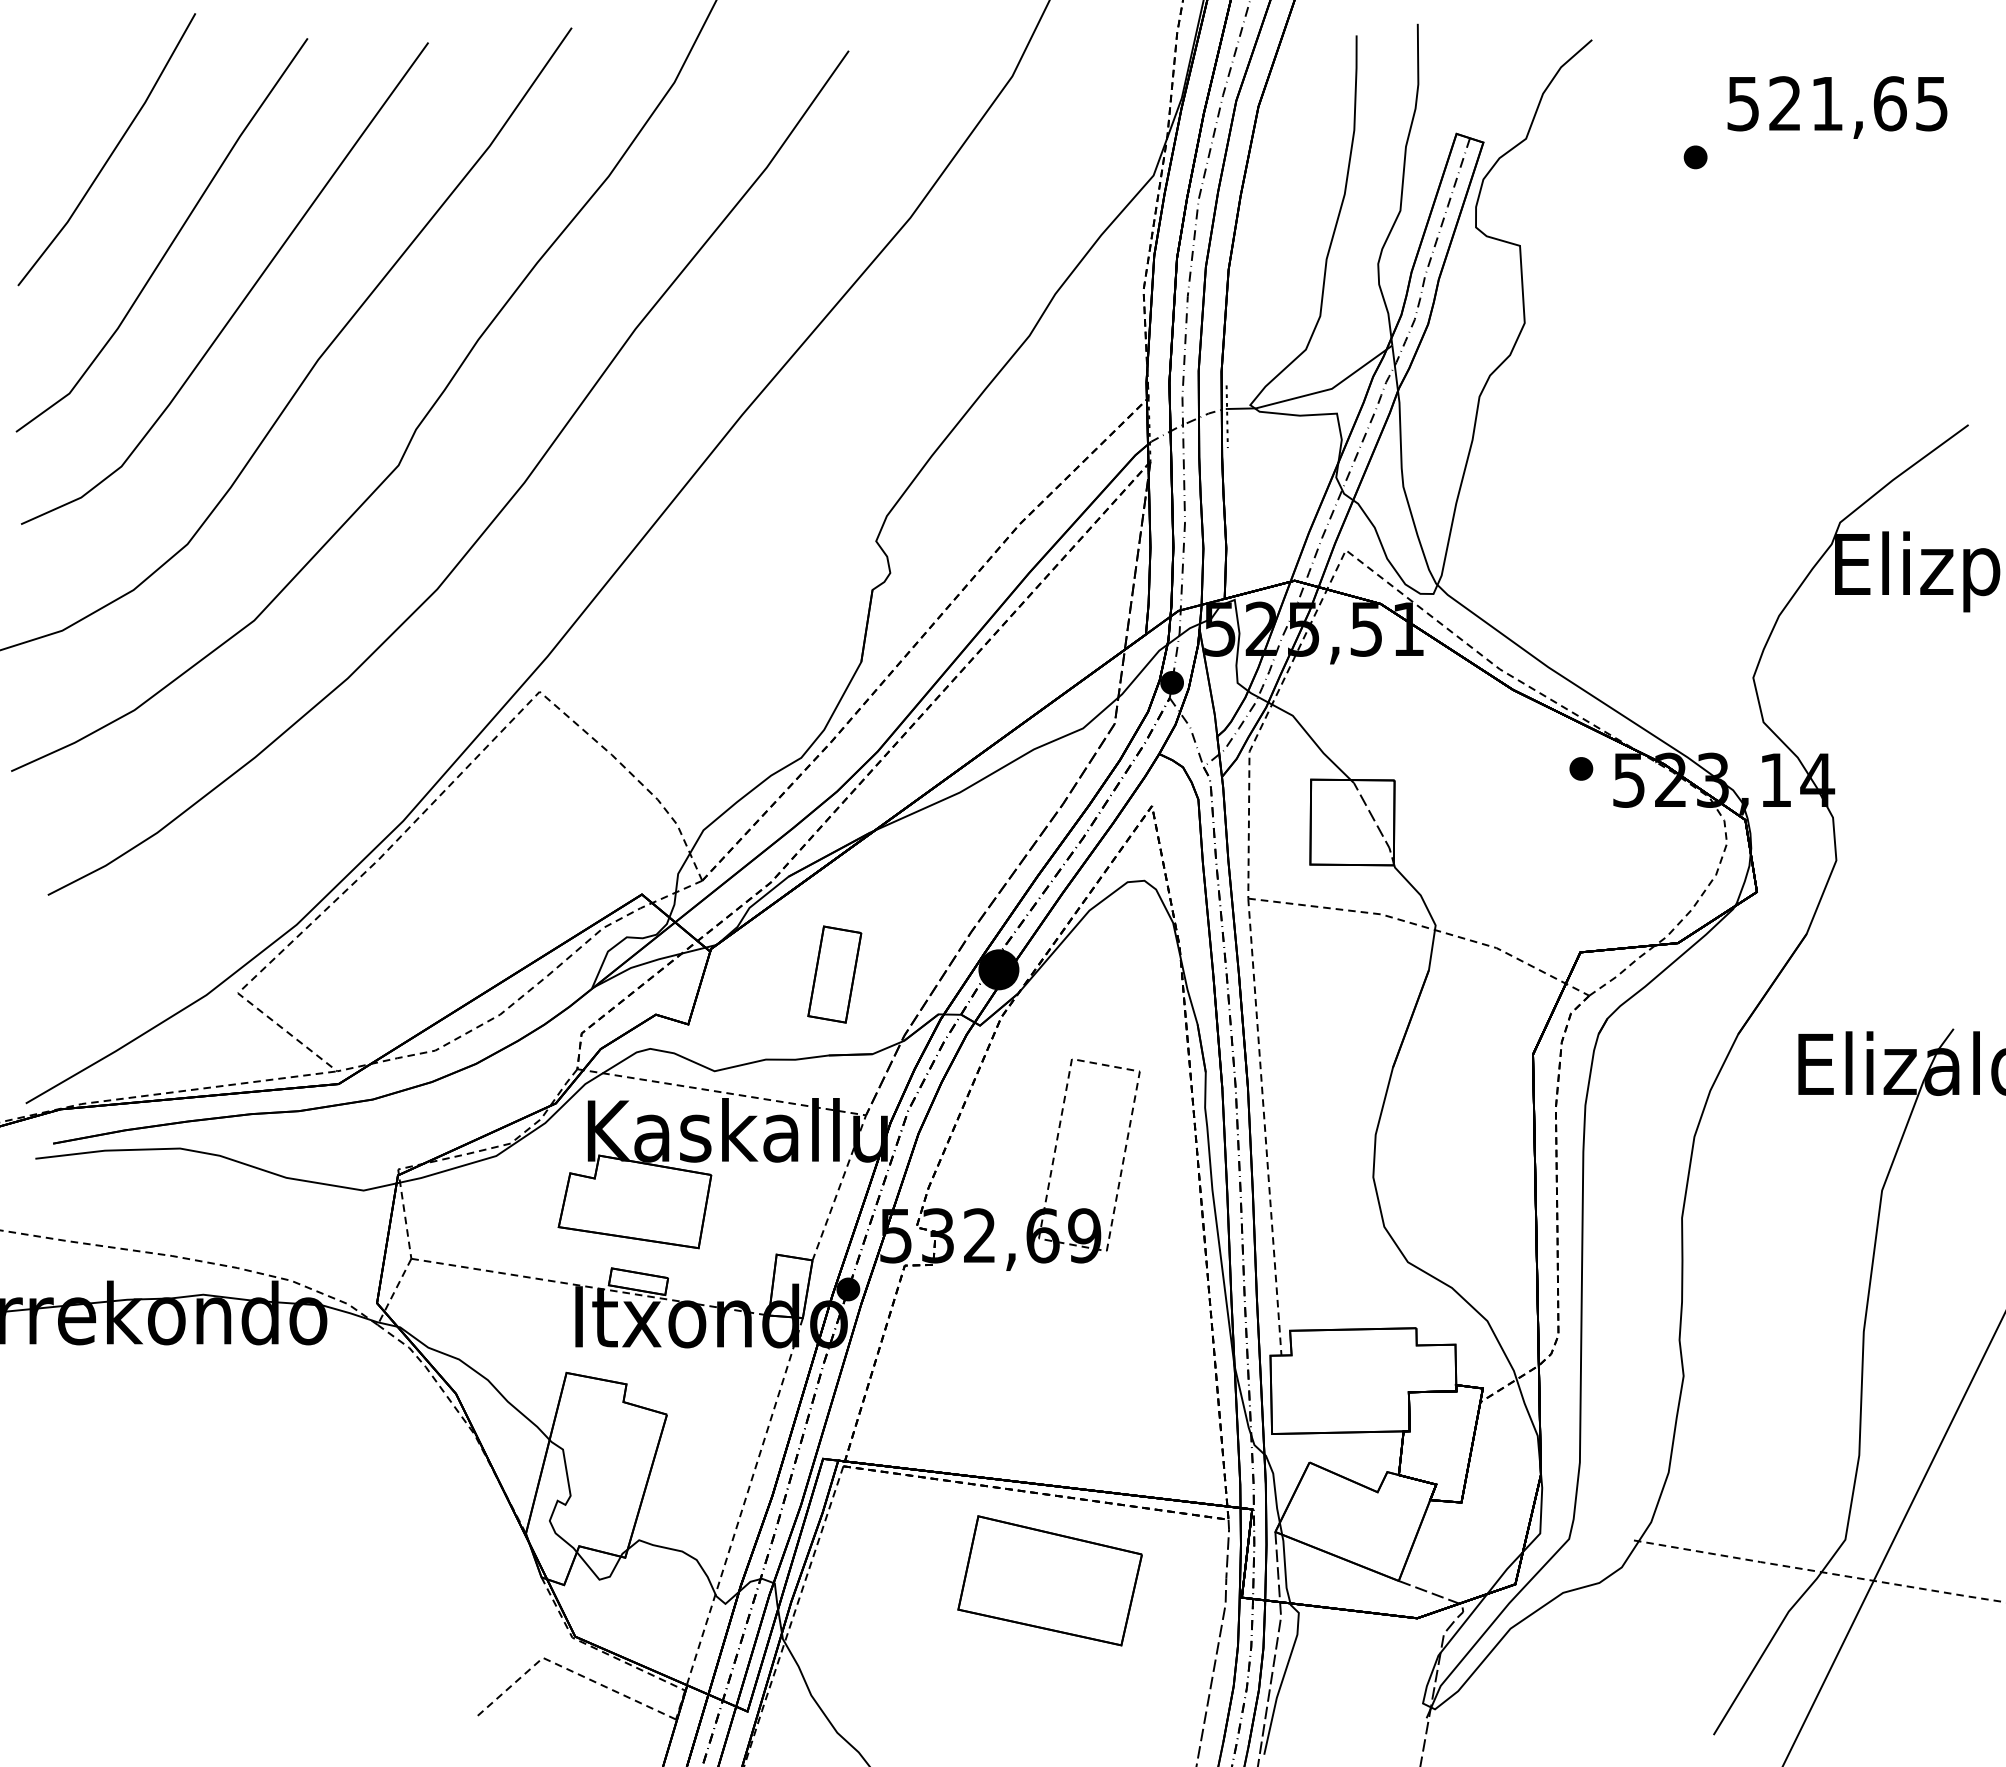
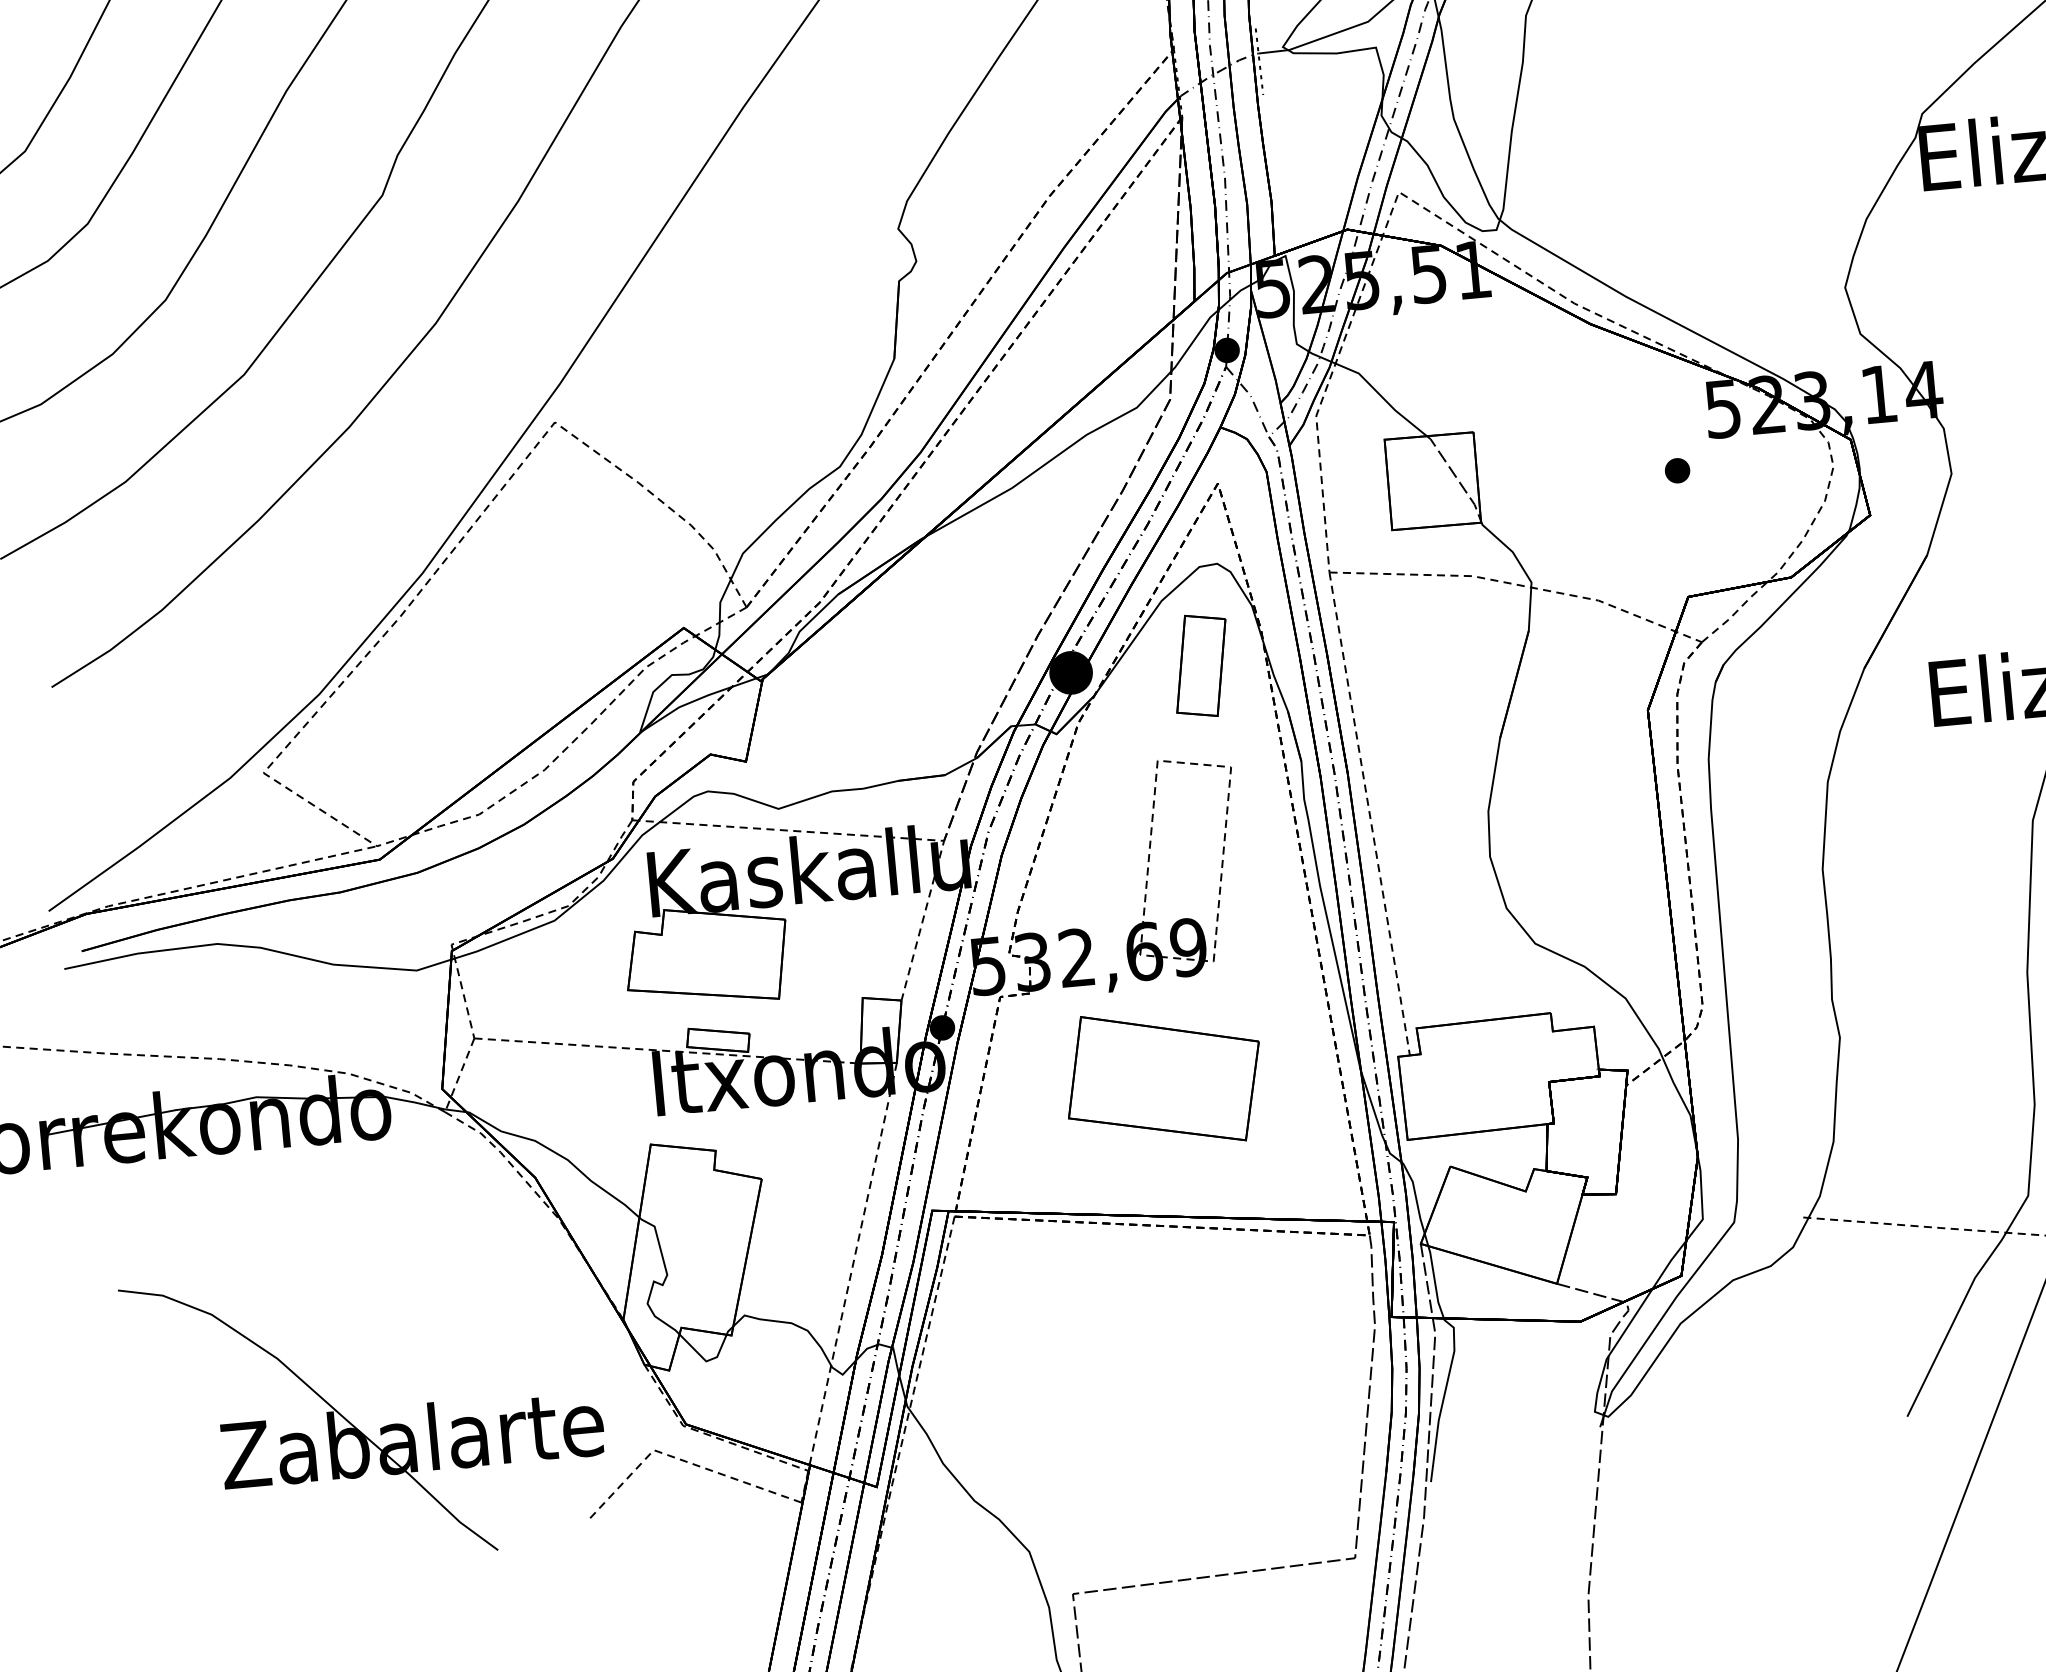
part: (1581, 768) -> (1677, 470), moved
part: (834, 974) -> (1200, 665), moved
part: (1049, 1580) -> (1163, 1078), moved
part: (267, 1610) -> (355, 1426), added

